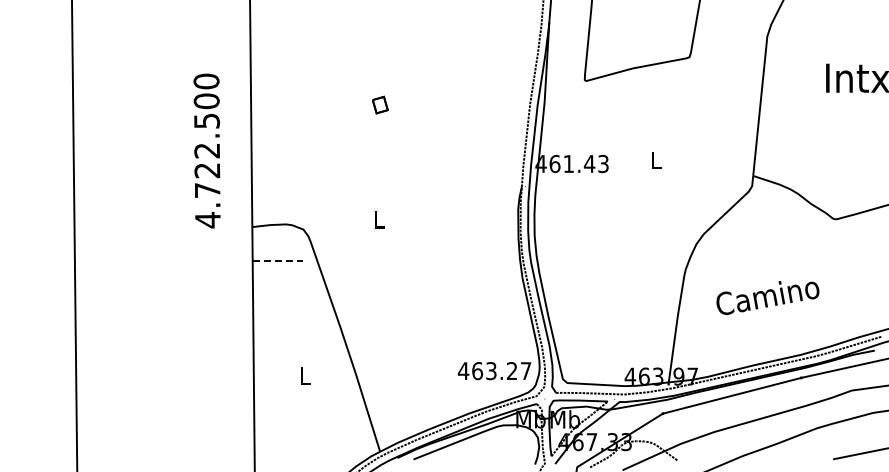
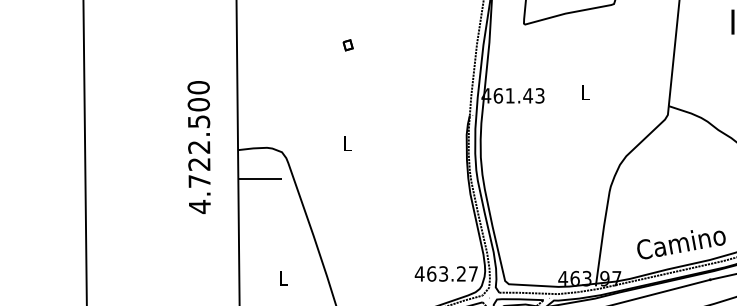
part: (380, 105) -> (348, 45), size x0.71
text: (206, 150) -> (198, 147), moved
line: (278, 260) -> (260, 178), dashed -> solid
text: (767, 297) -> (681, 244), moved

